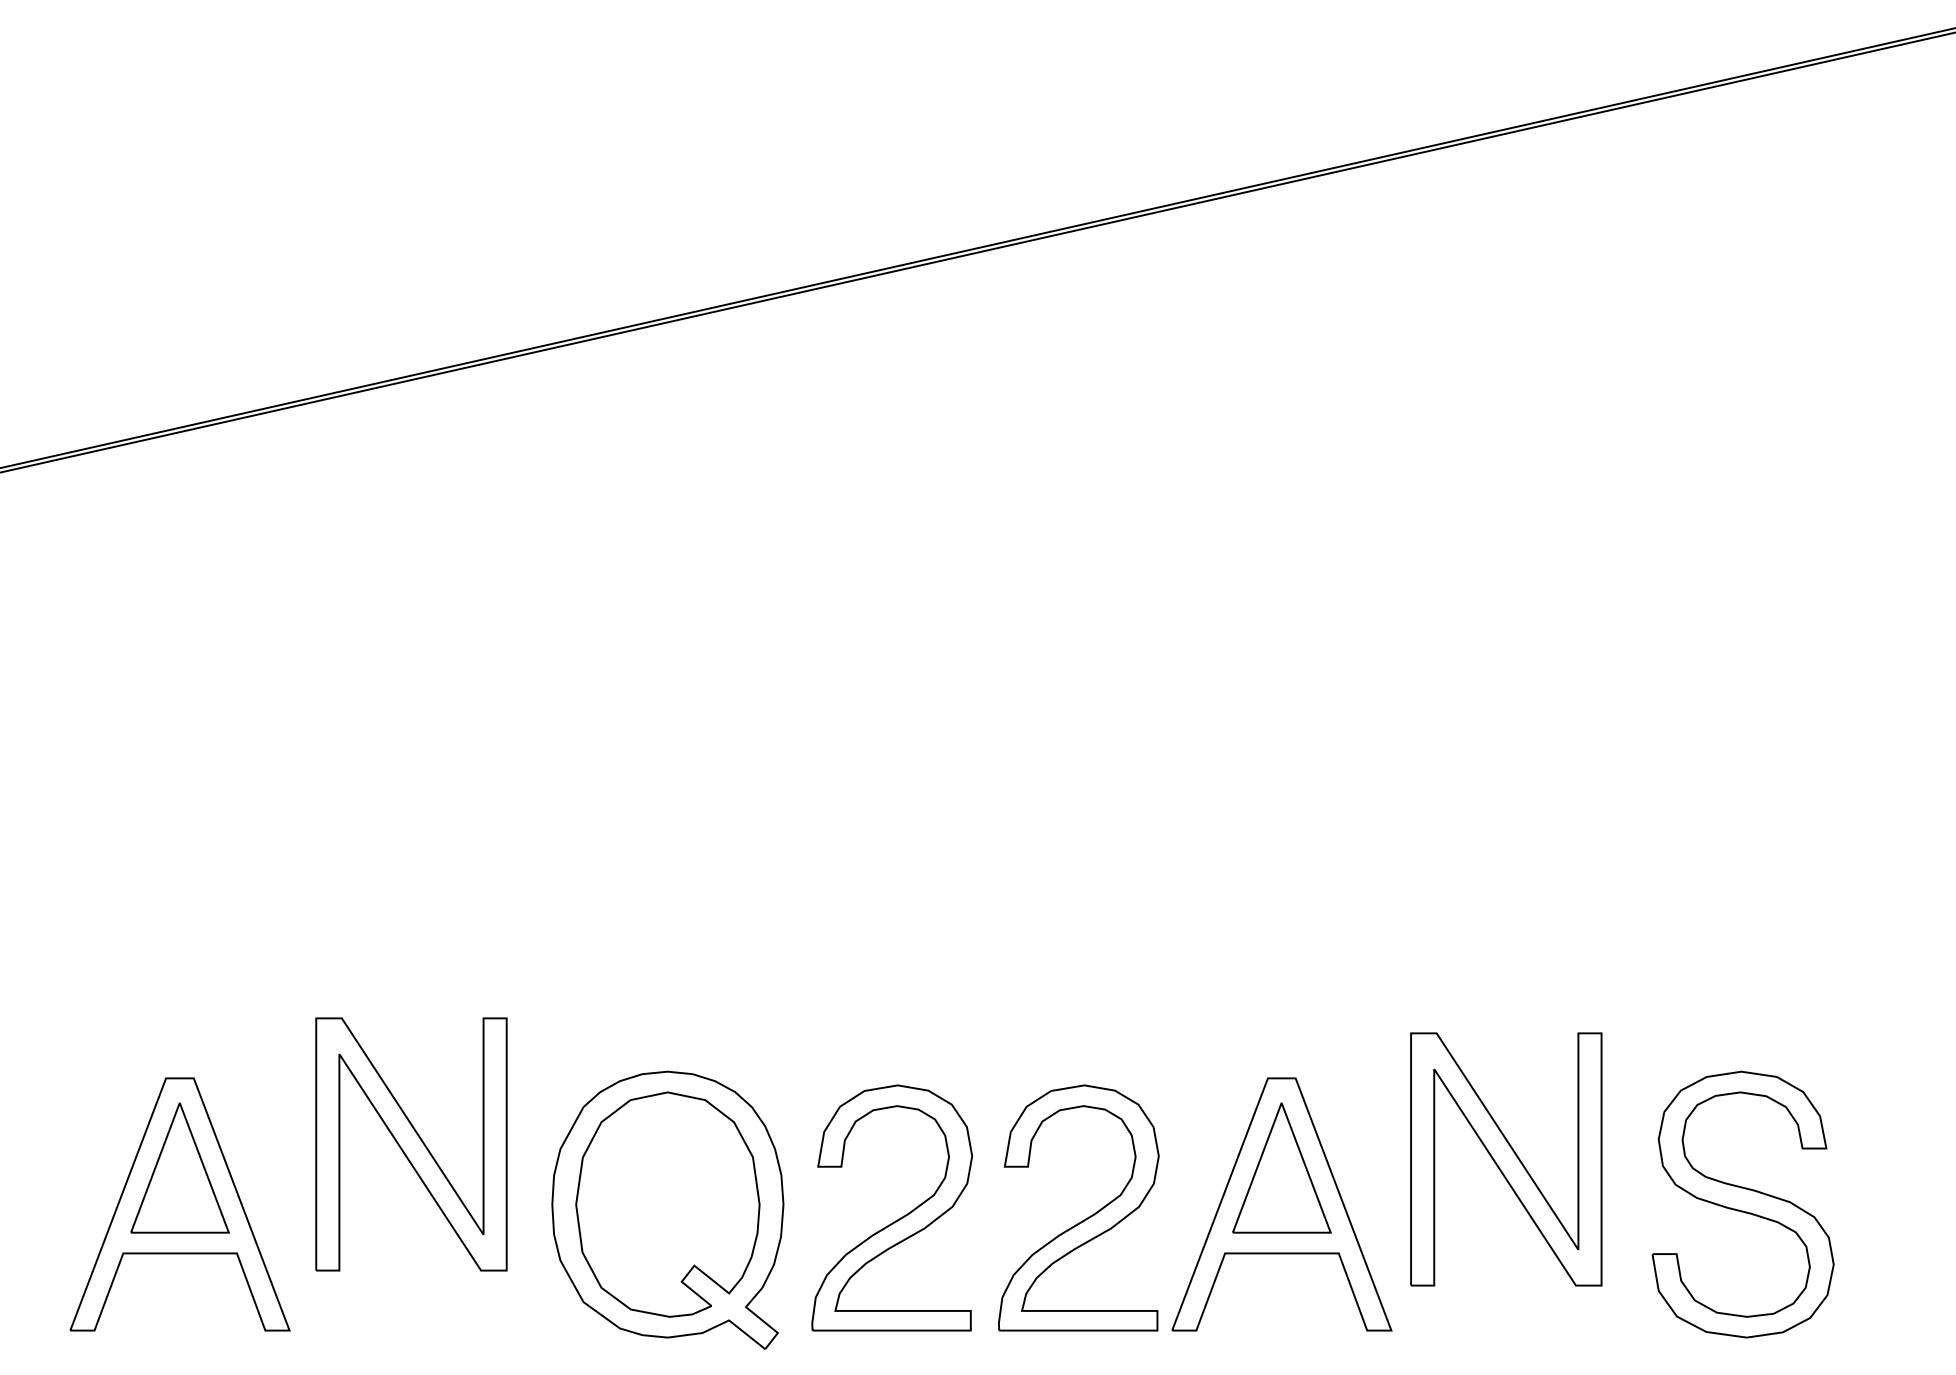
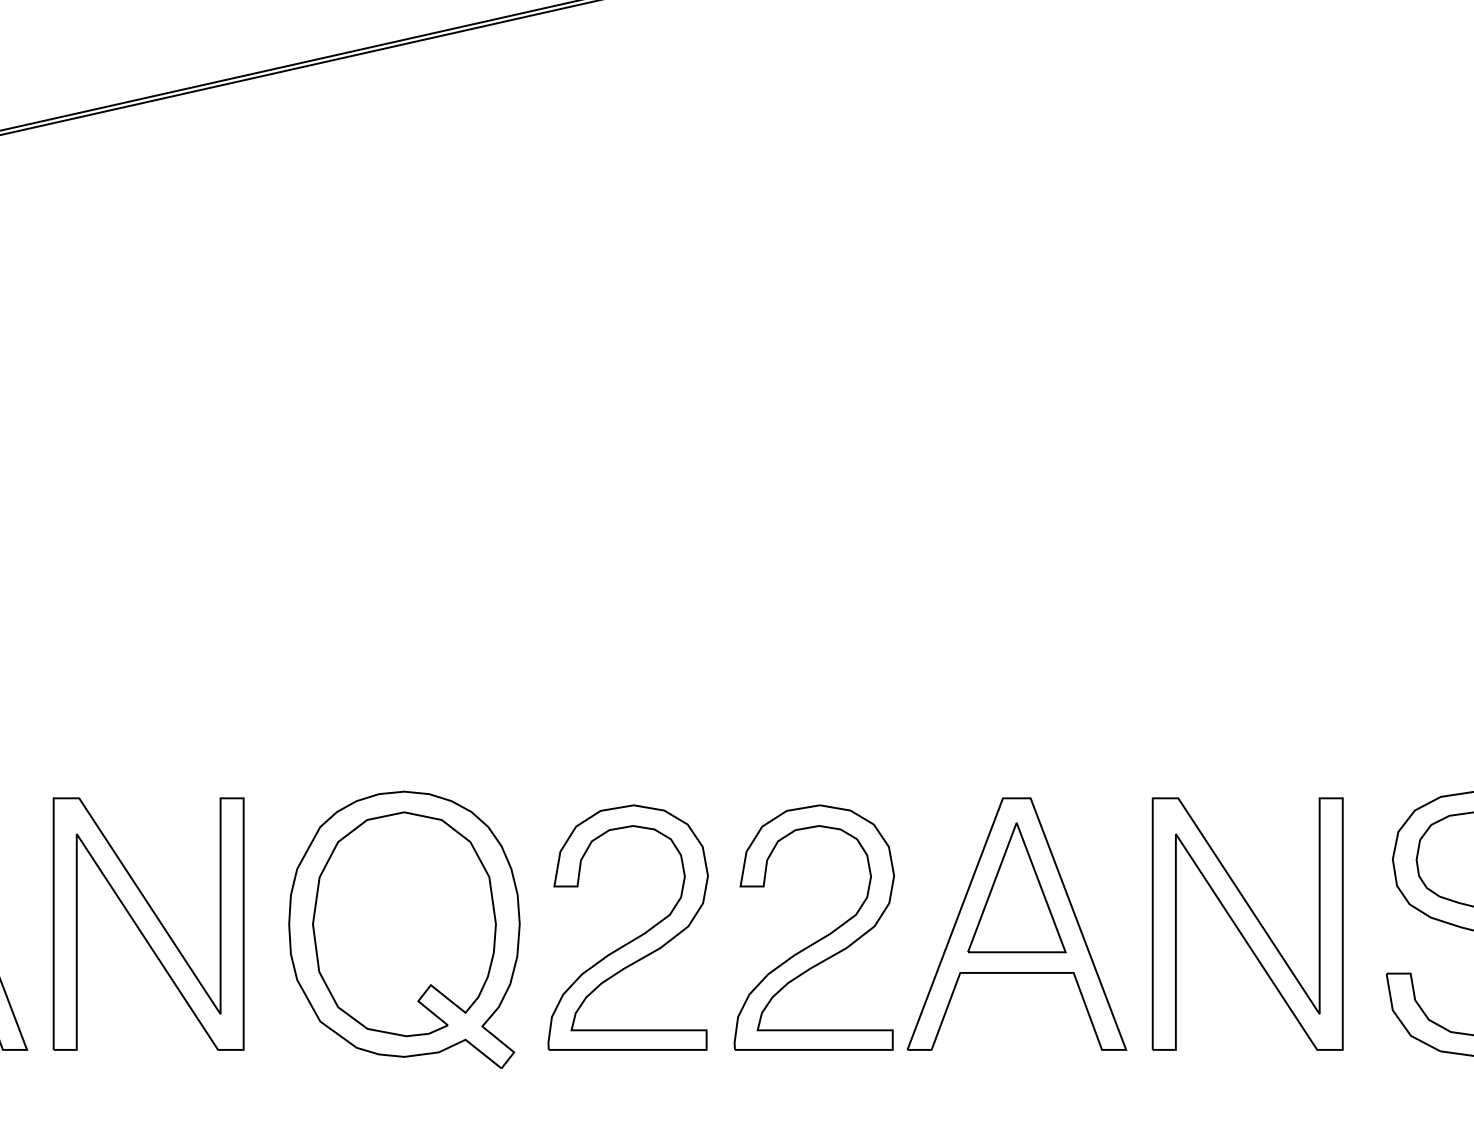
part: (411, 1144) -> (148, 924), moved
part: (1506, 1159) -> (1247, 924), moved

